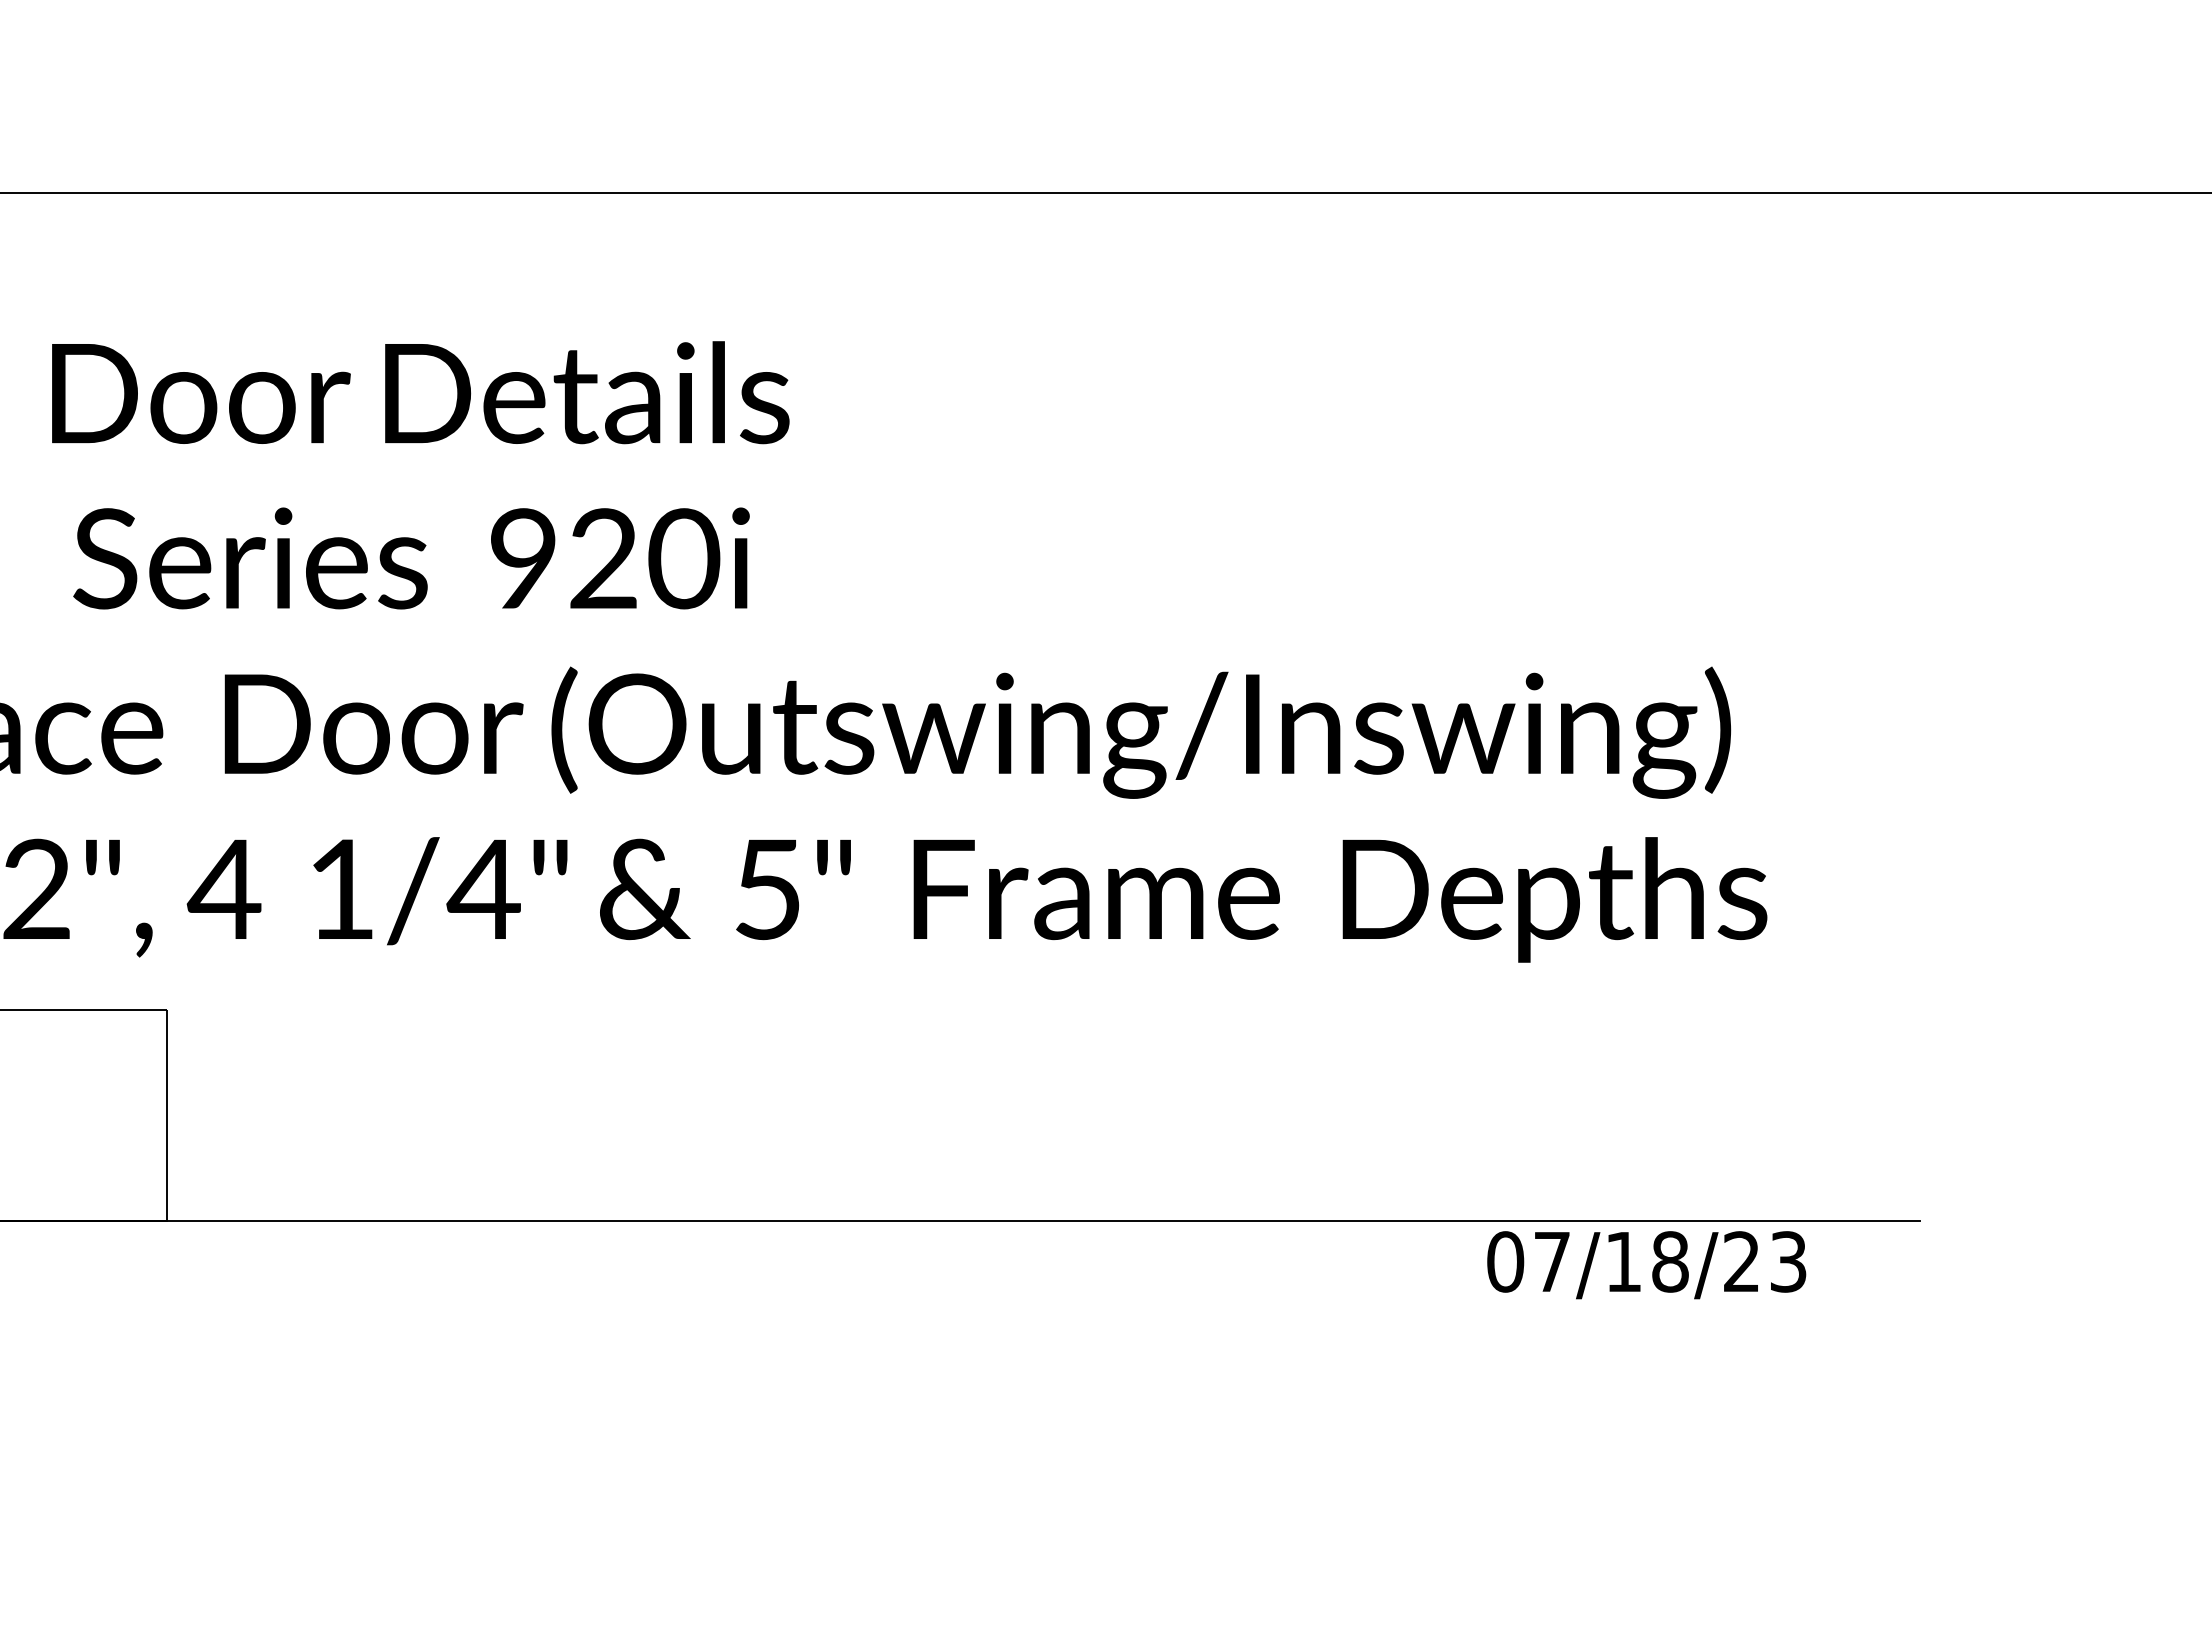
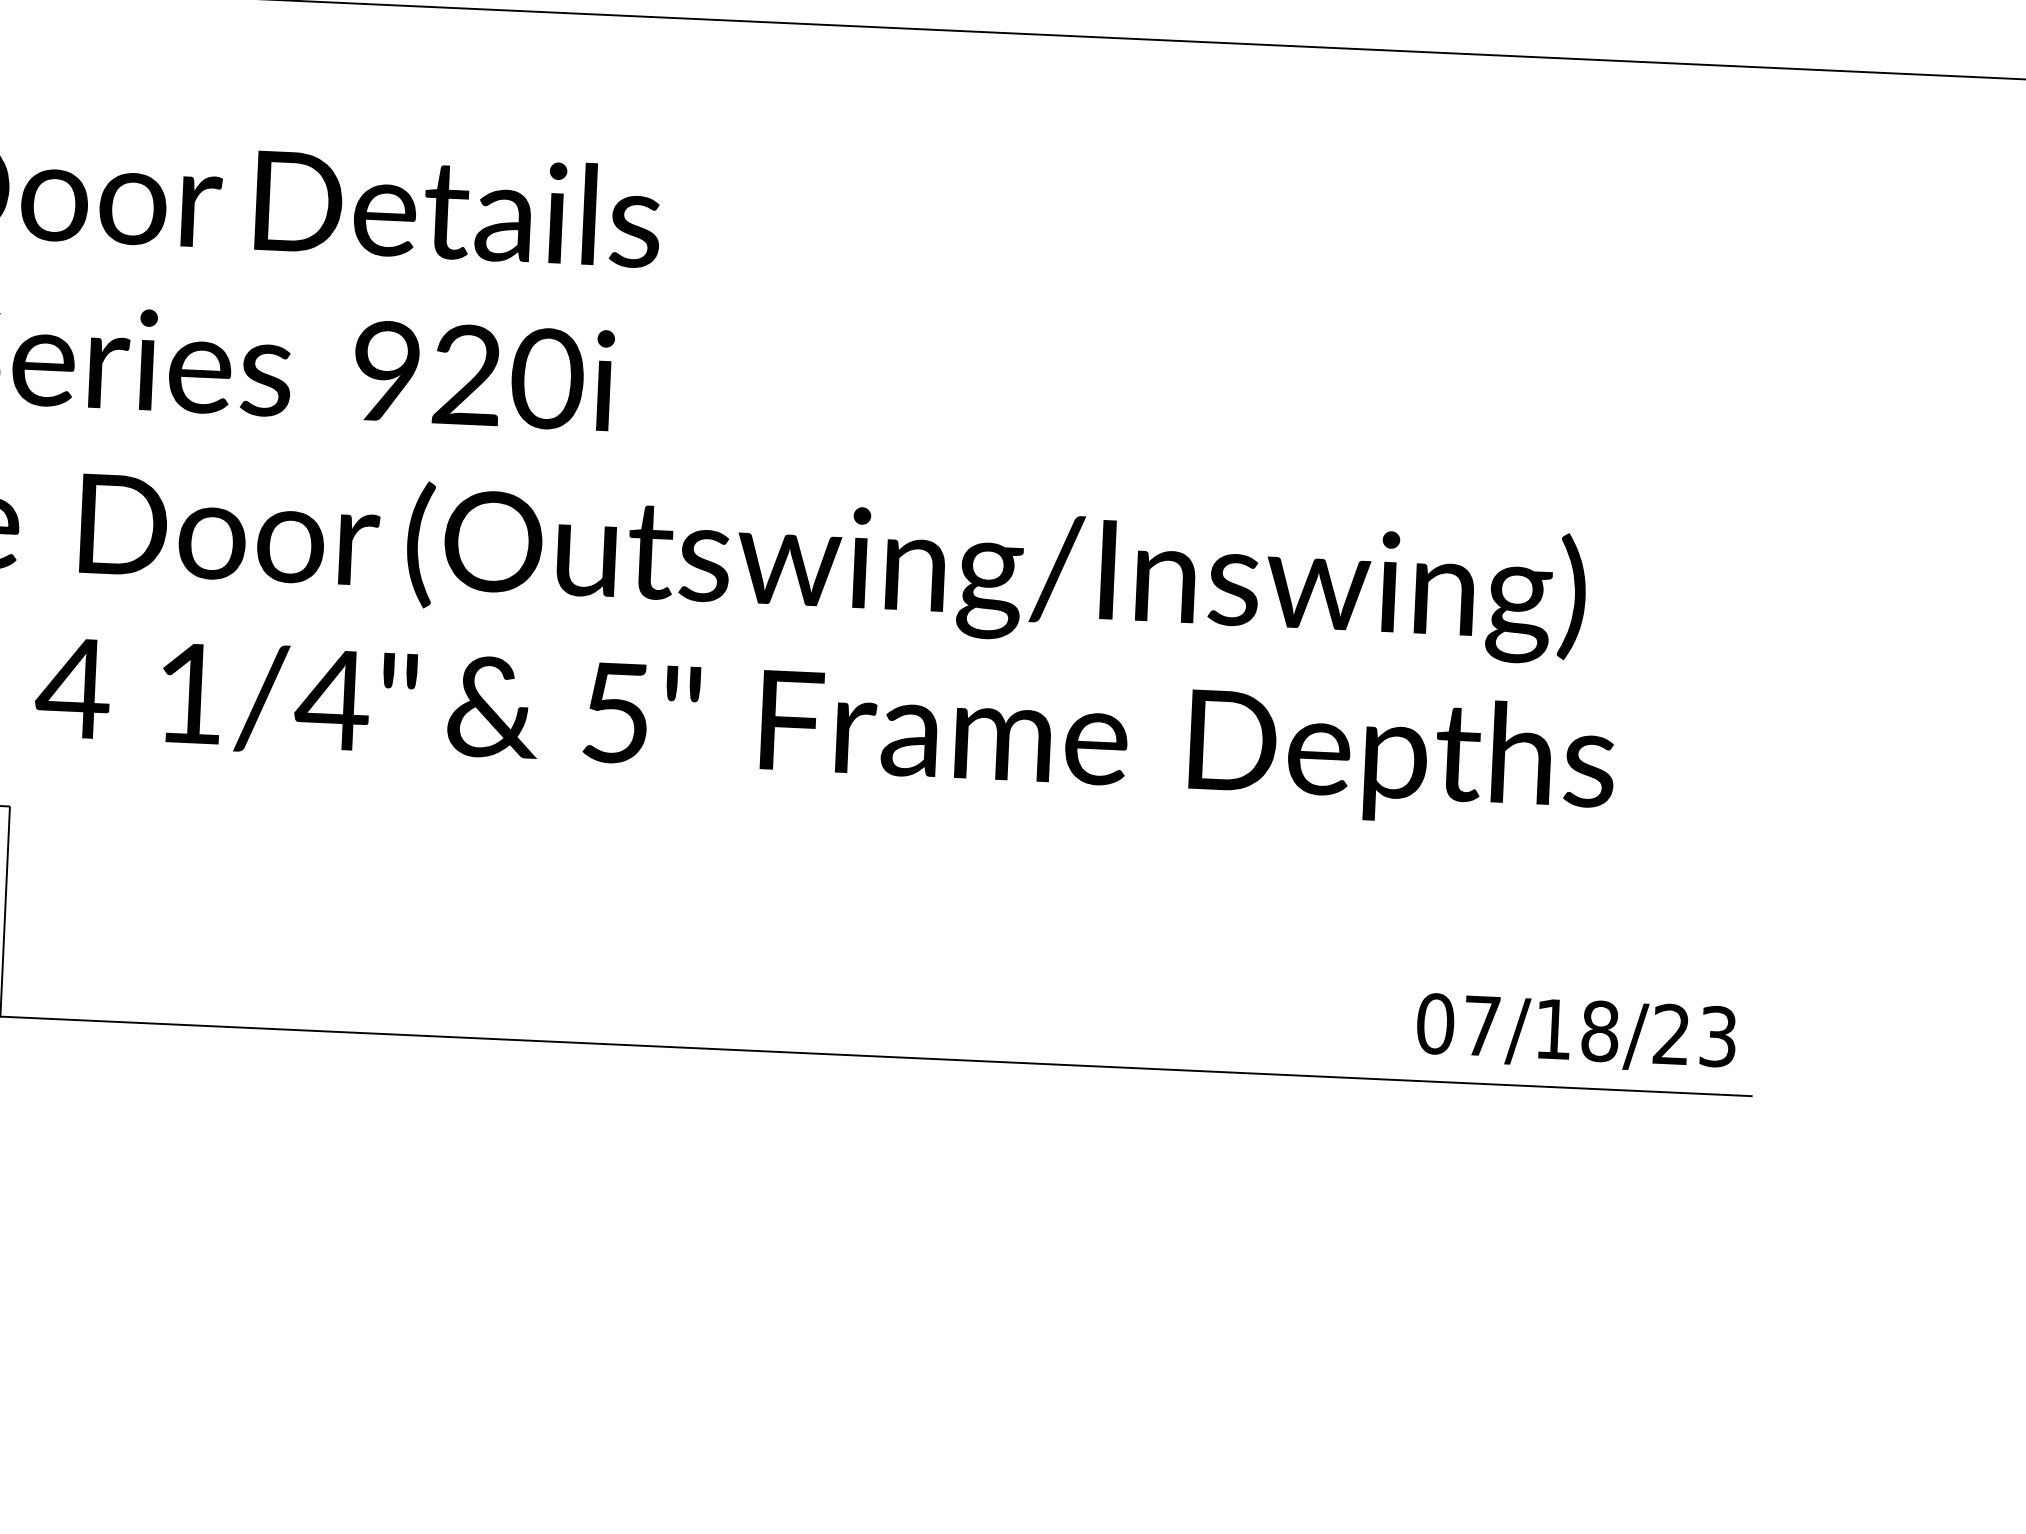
text: (1646, 1265) -> (1576, 1033), moved

